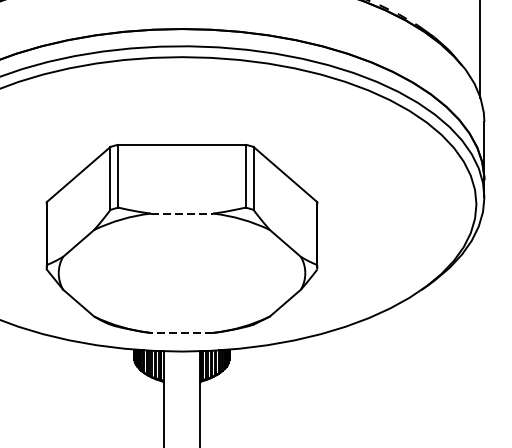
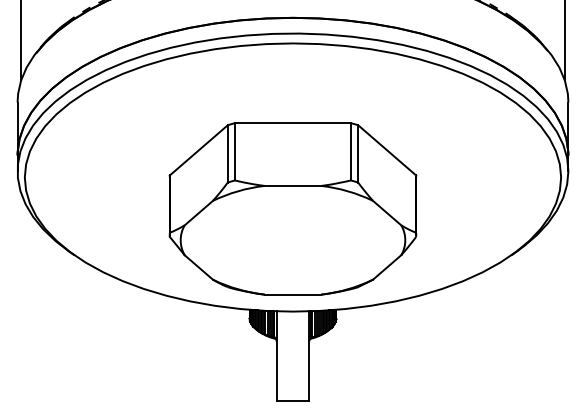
line: (182, 213) -> (293, 185), dashed -> solid
line: (181, 332) -> (292, 294), dashed -> solid

